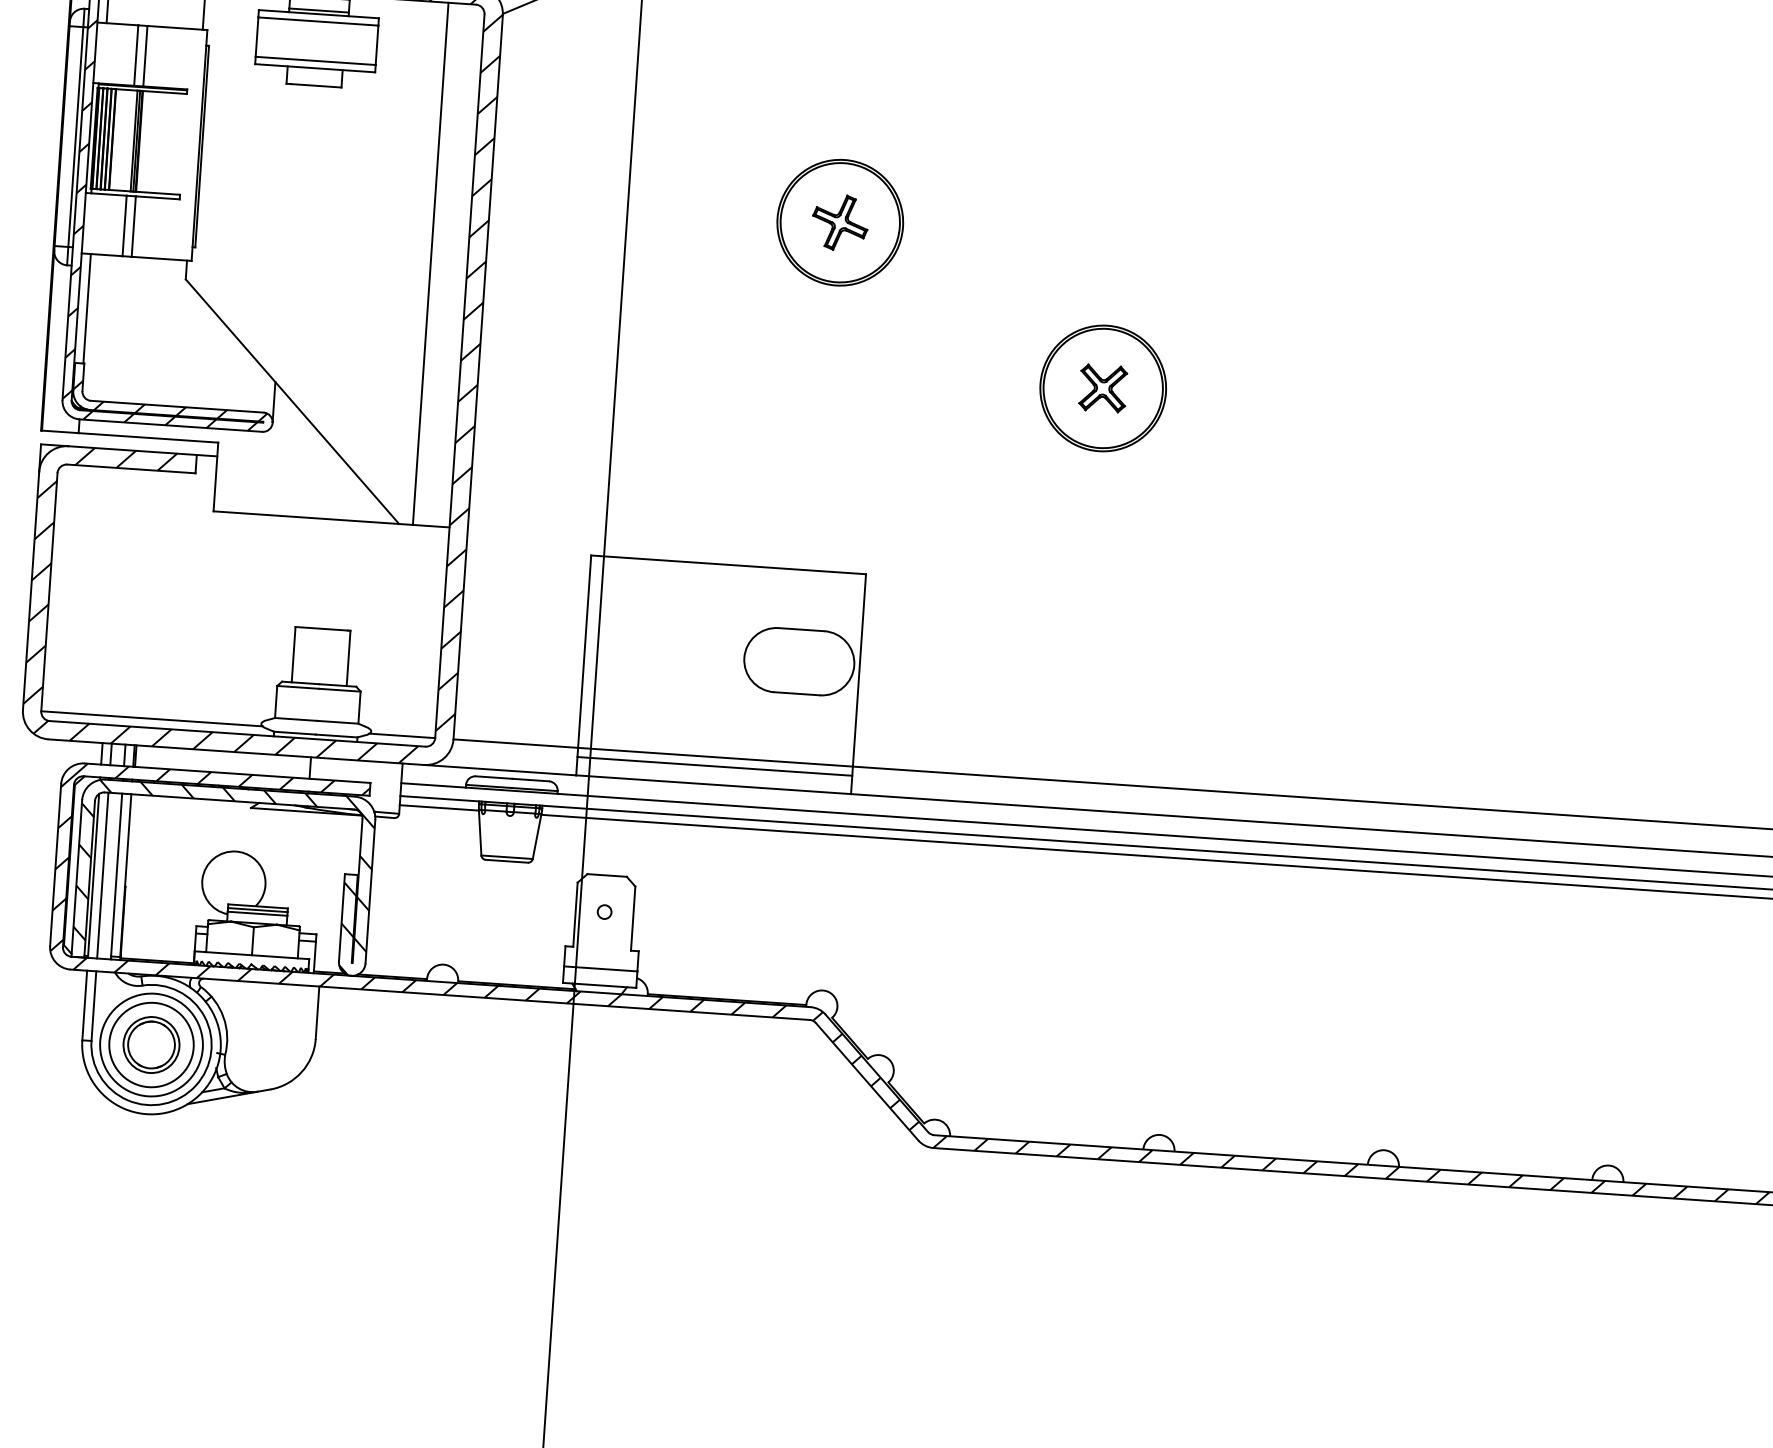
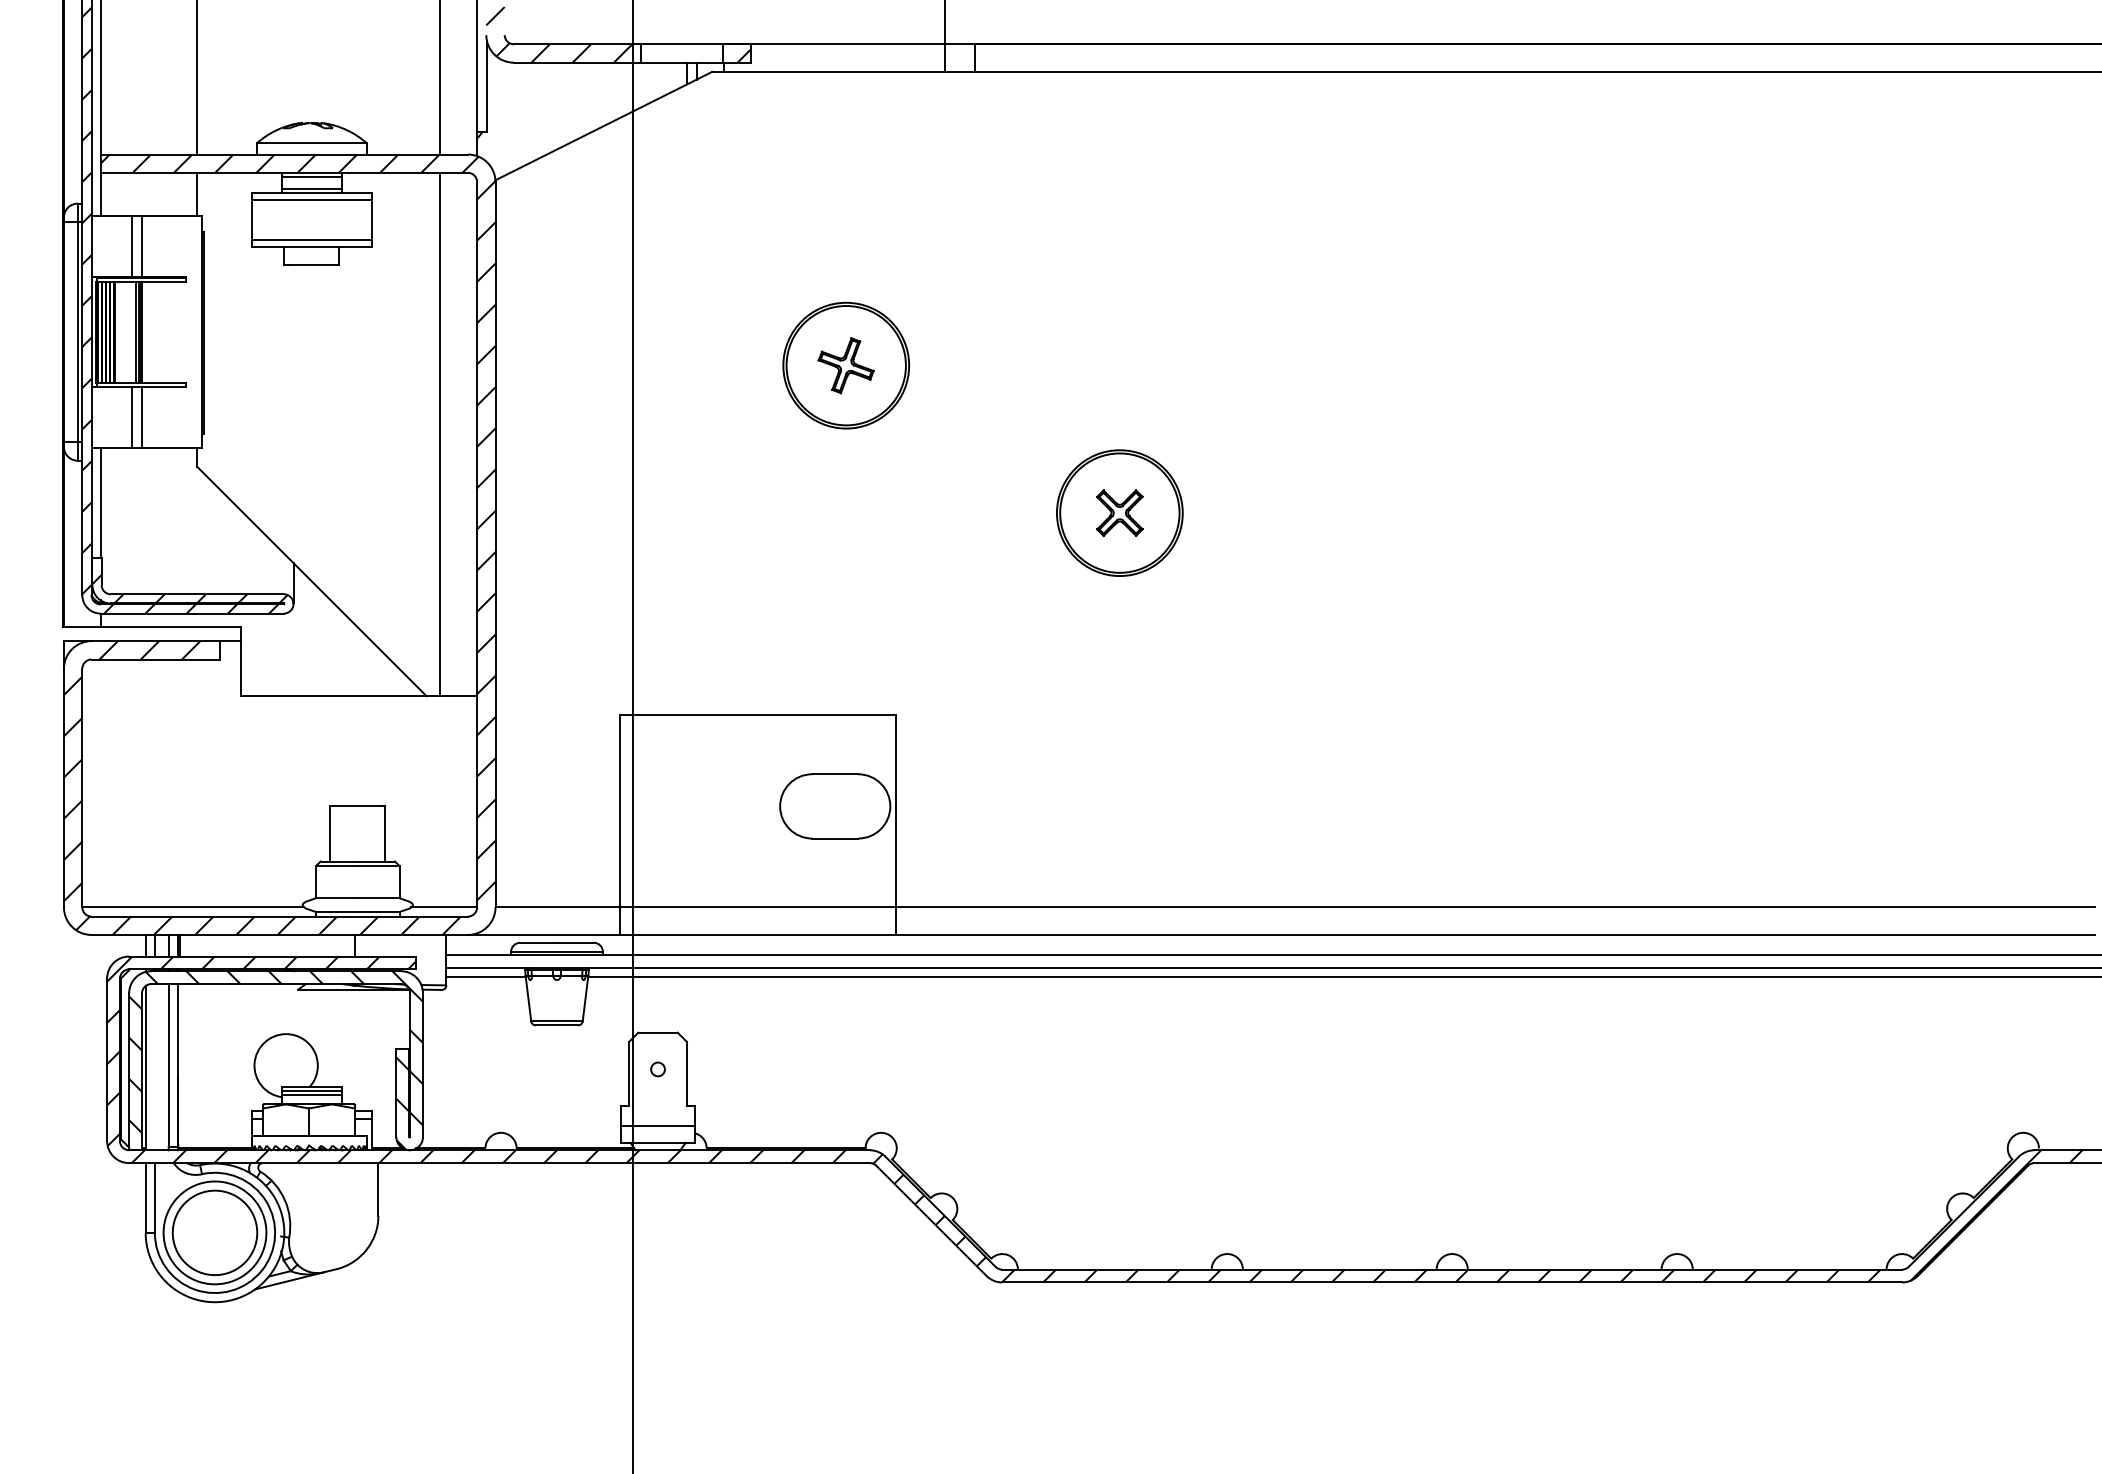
line: (714, 766) -> (757, 916), removed
line: (102, 875) -> (154, 1067), removed
part: (151, 1044) -> (214, 1232), removed

